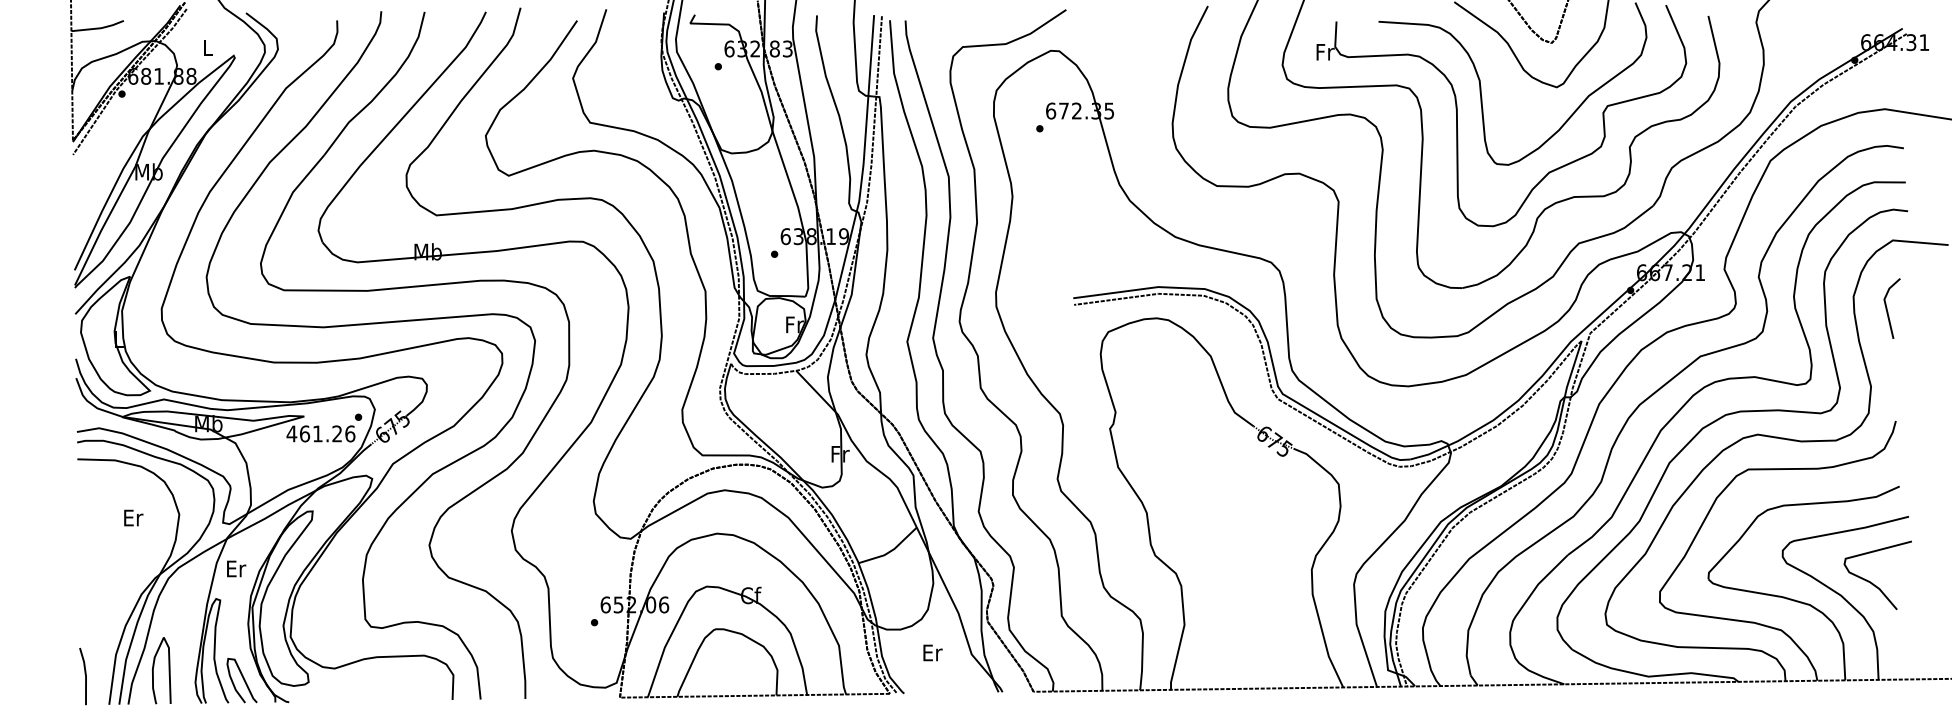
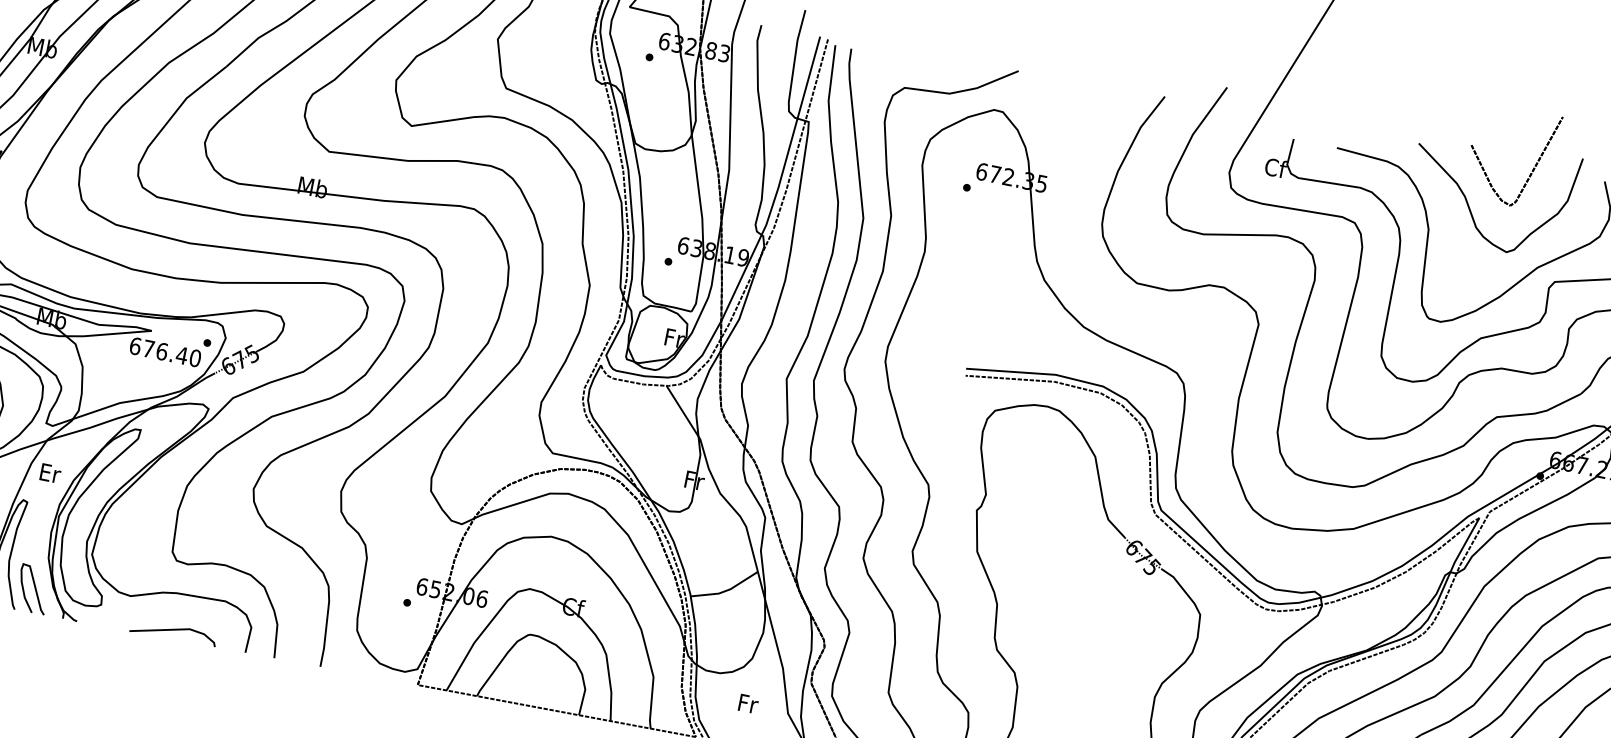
text: (1325, 51) -> (1276, 167), Fr -> Cf
text: (320, 433) -> (164, 351), 461.26 -> 676.40
text: (932, 652) -> (748, 703), Er -> Fr
line: (381, 692) -> (173, 630), added

